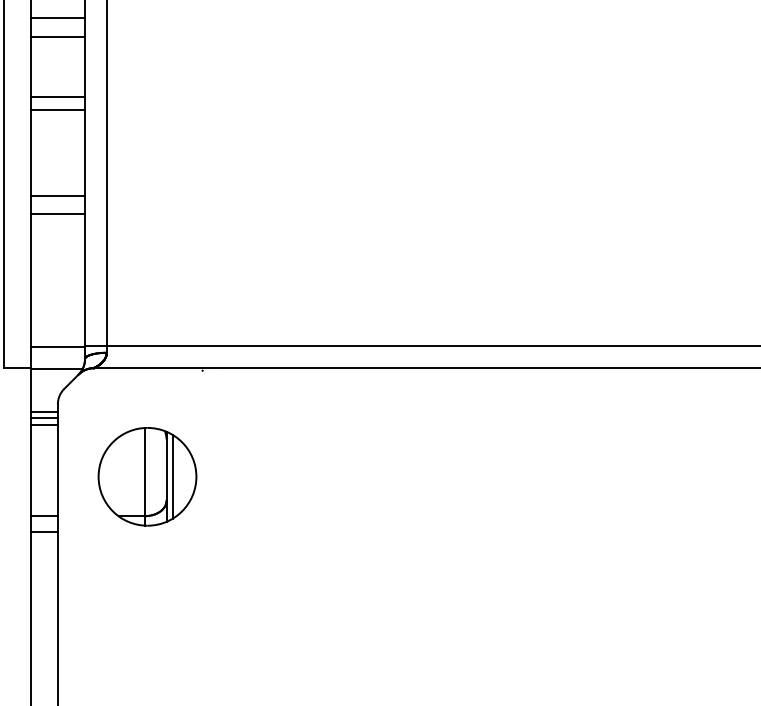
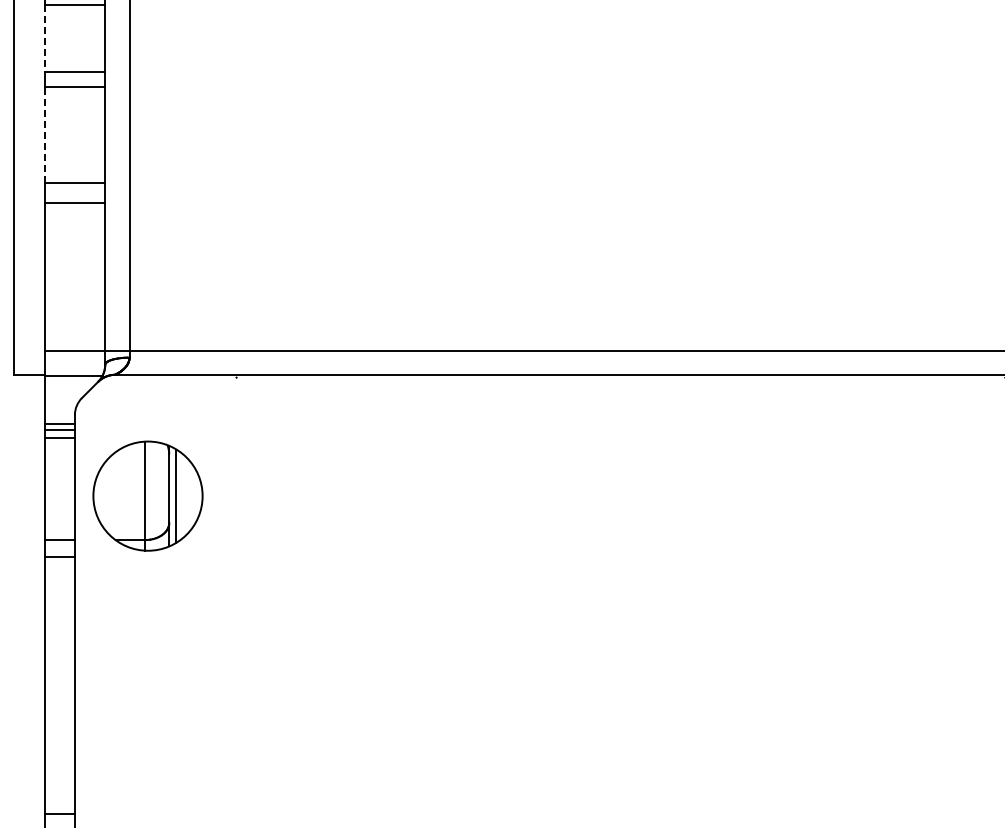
line: (30, 67) -> (44, 38), solid -> dashed
line: (30, 152) -> (44, 134), solid -> dashed
part: (147, 476) -> (147, 495), moved

